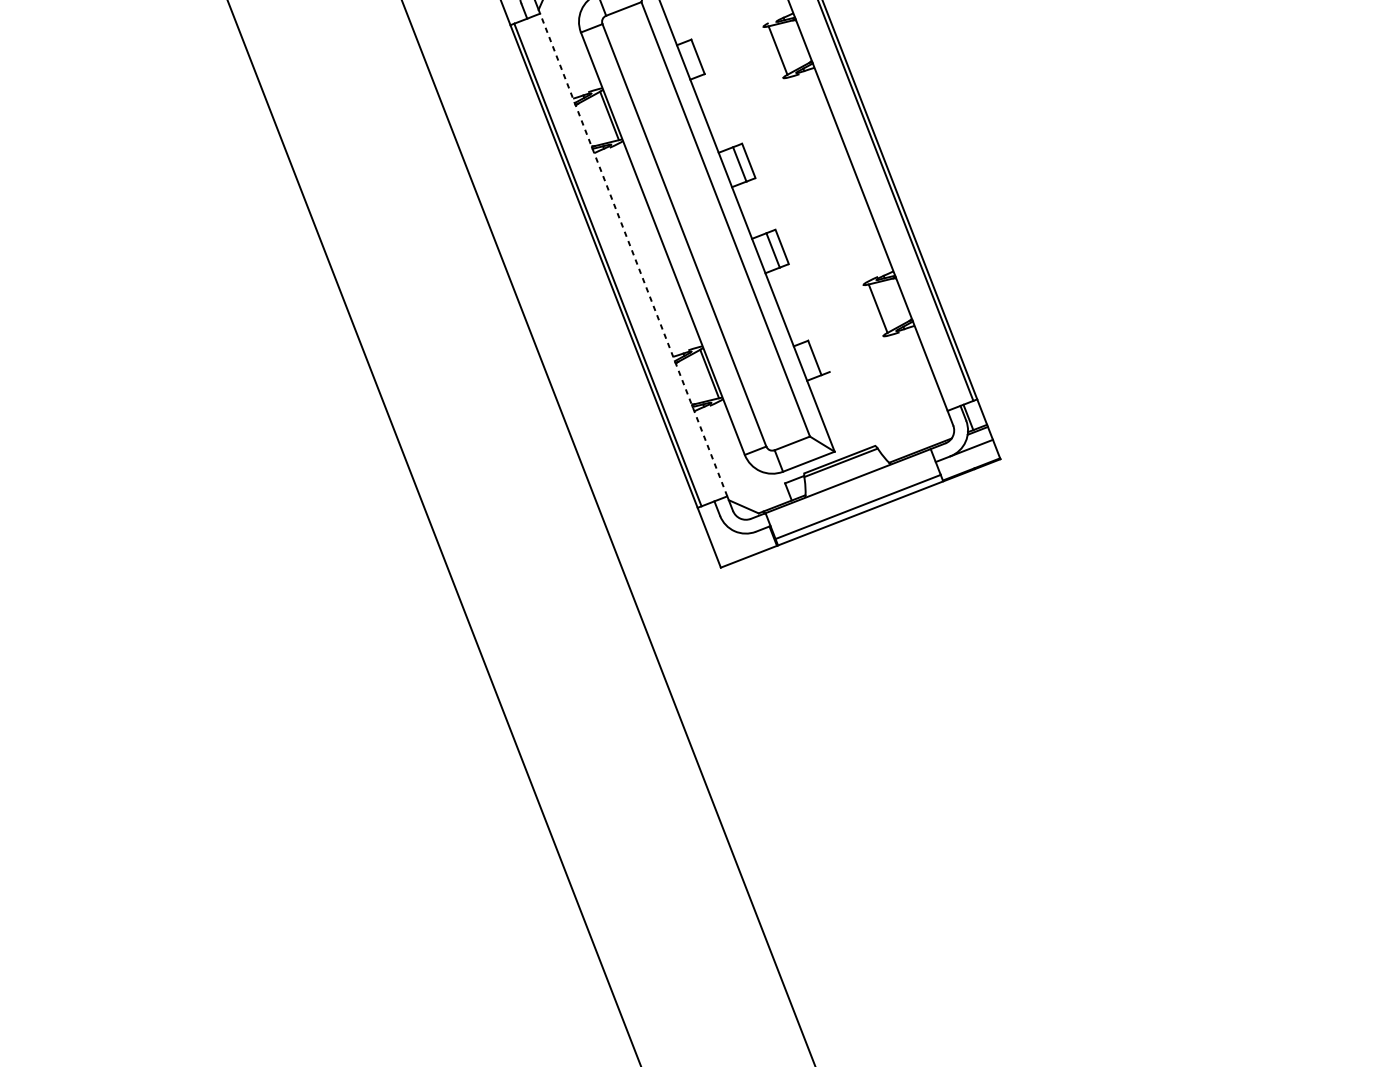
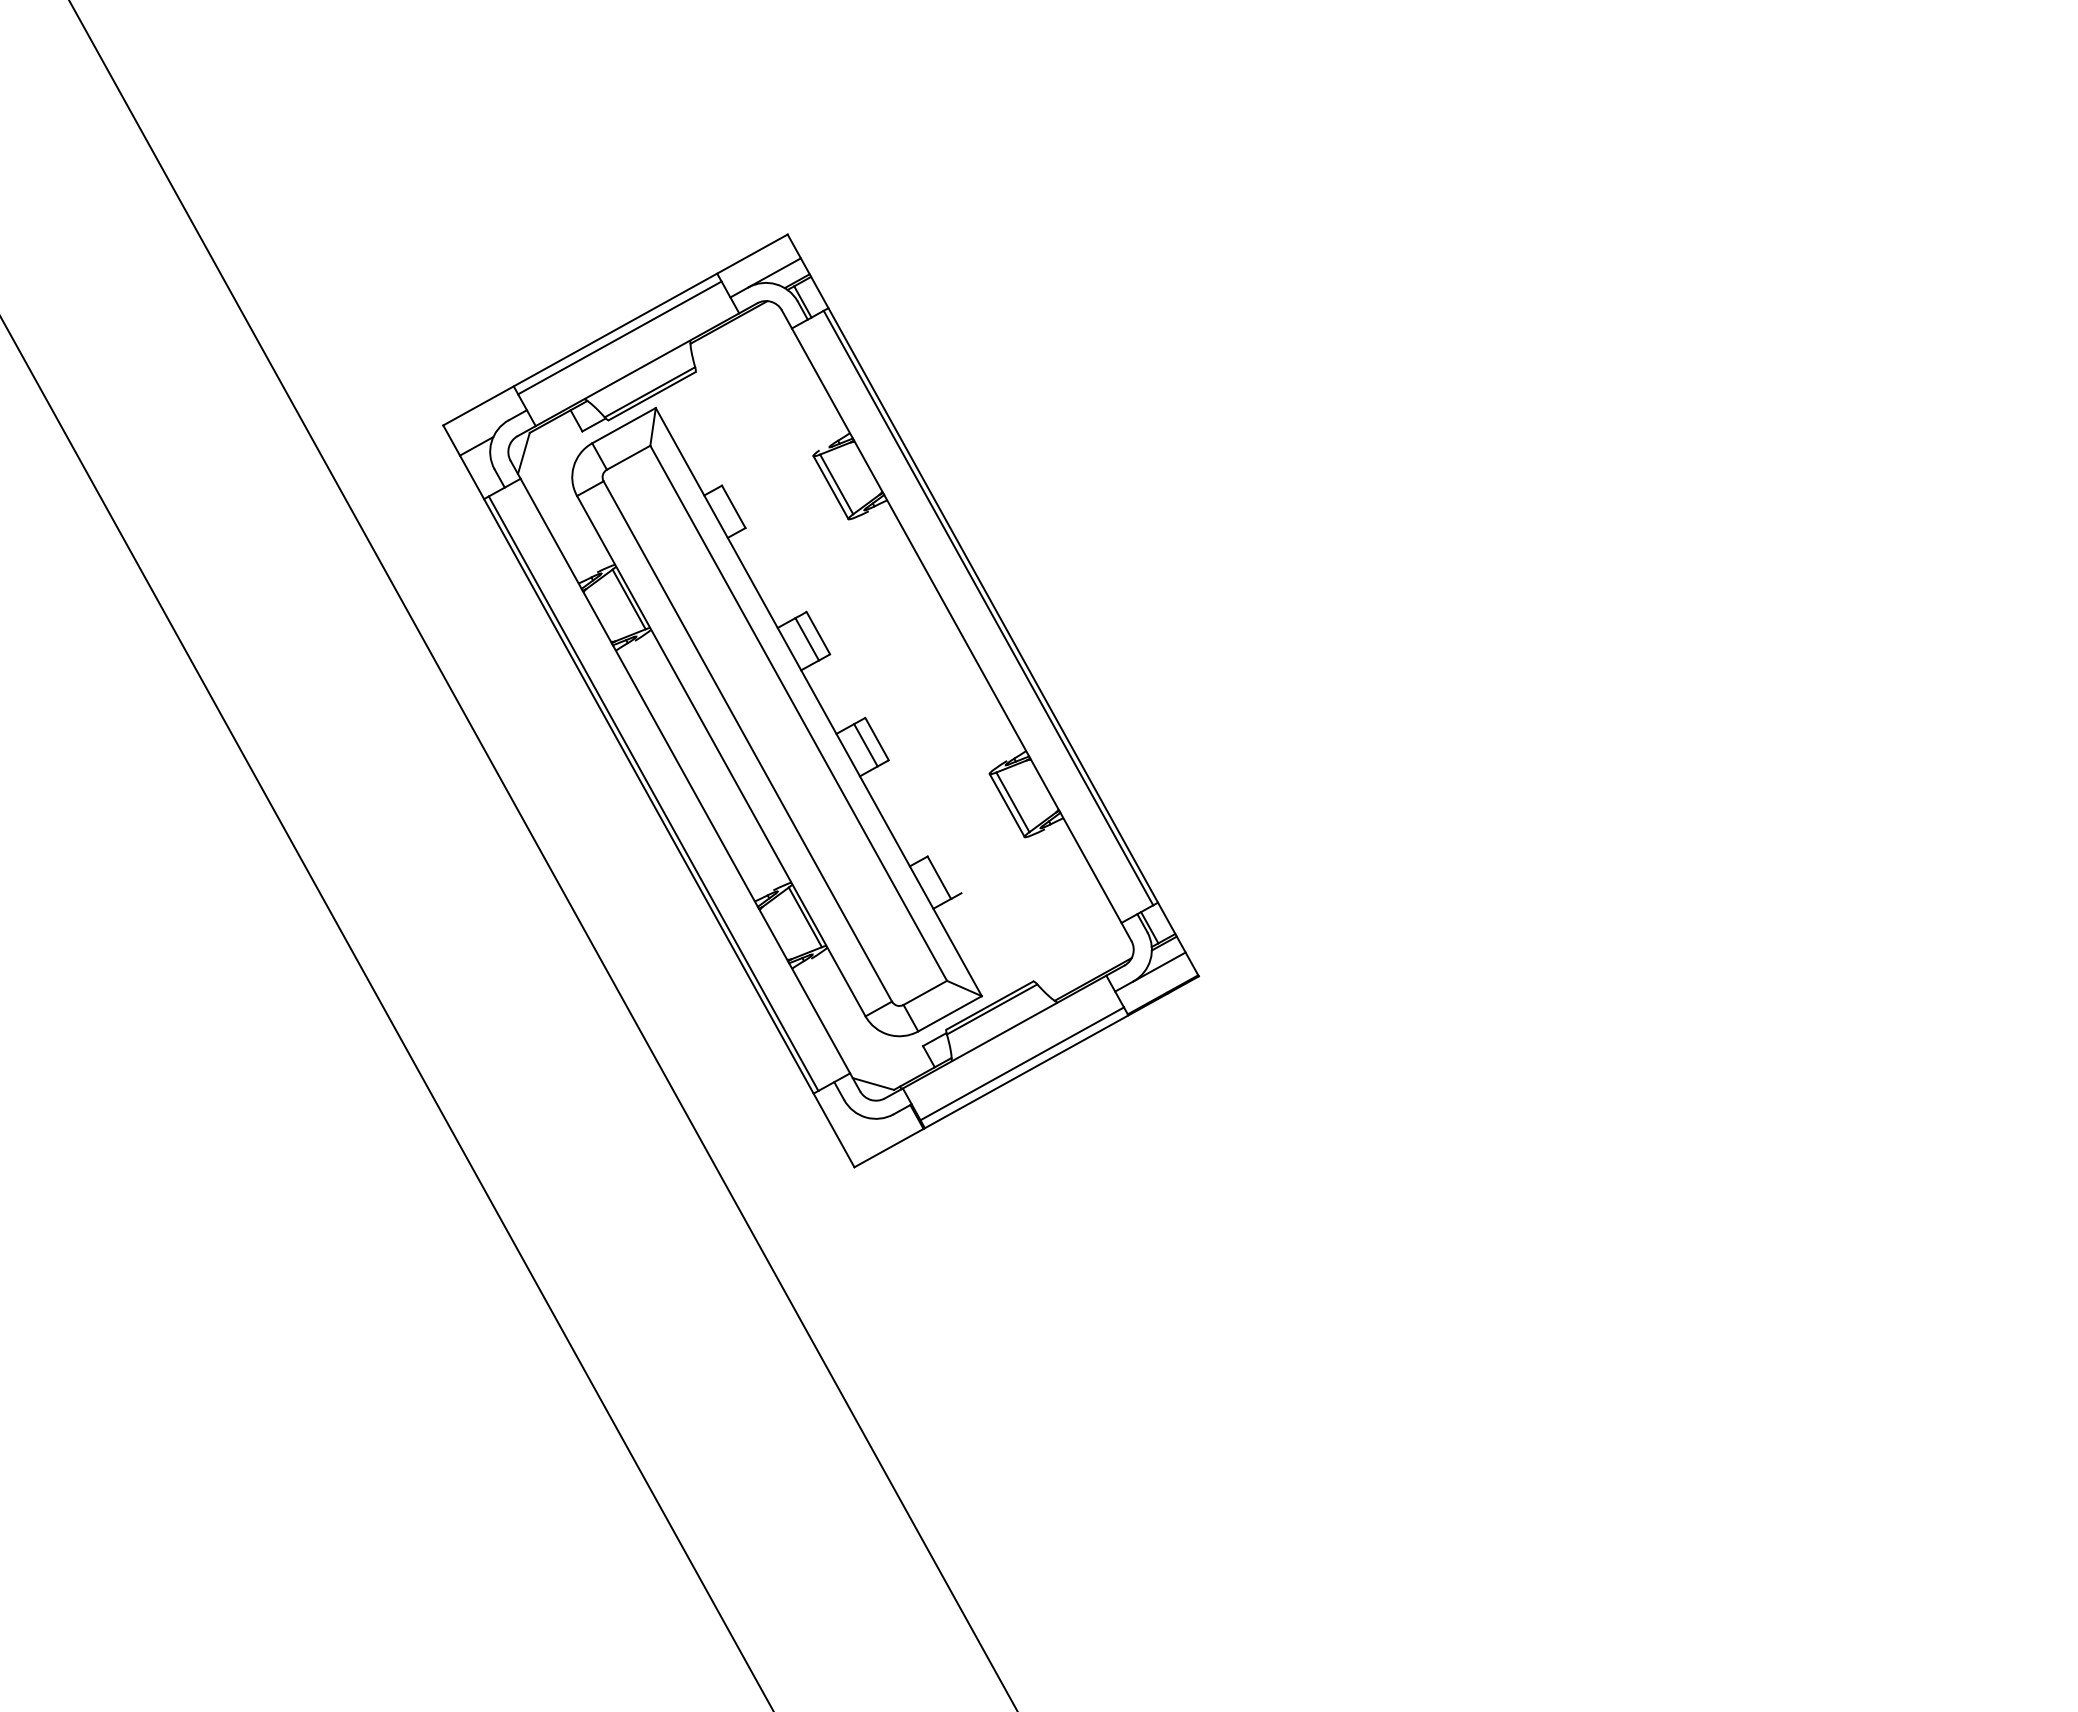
line: (773, 52) -> (830, 487), added
line: (633, 255) -> (685, 776), dashed -> solid
line: (872, 310) -> (1006, 805), added

